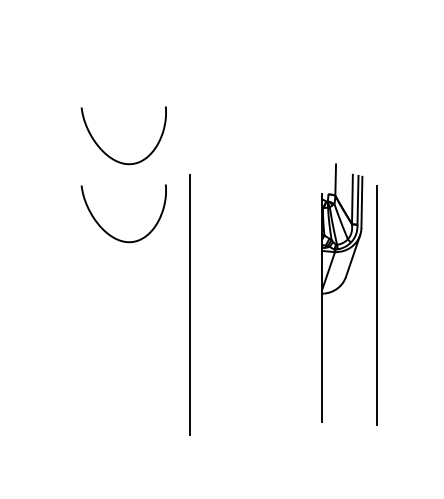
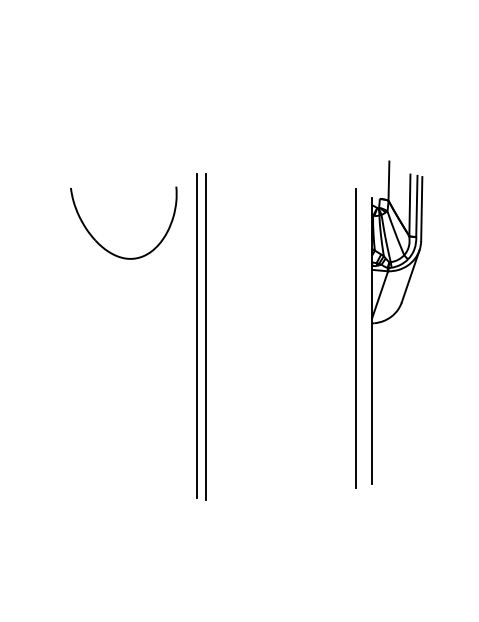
part: (109, 155) -> (105, 150), removed
line: (182, 303) -> (197, 335), added
line: (376, 305) -> (354, 338), moved

